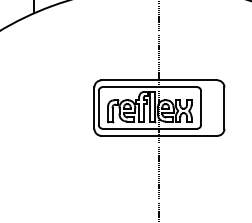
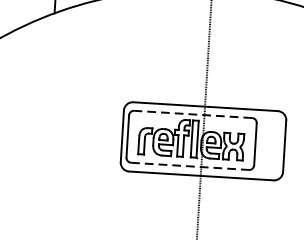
line: (149, 87) -> (192, 114), solid -> dashed
line: (150, 128) -> (190, 166), solid -> dashed

